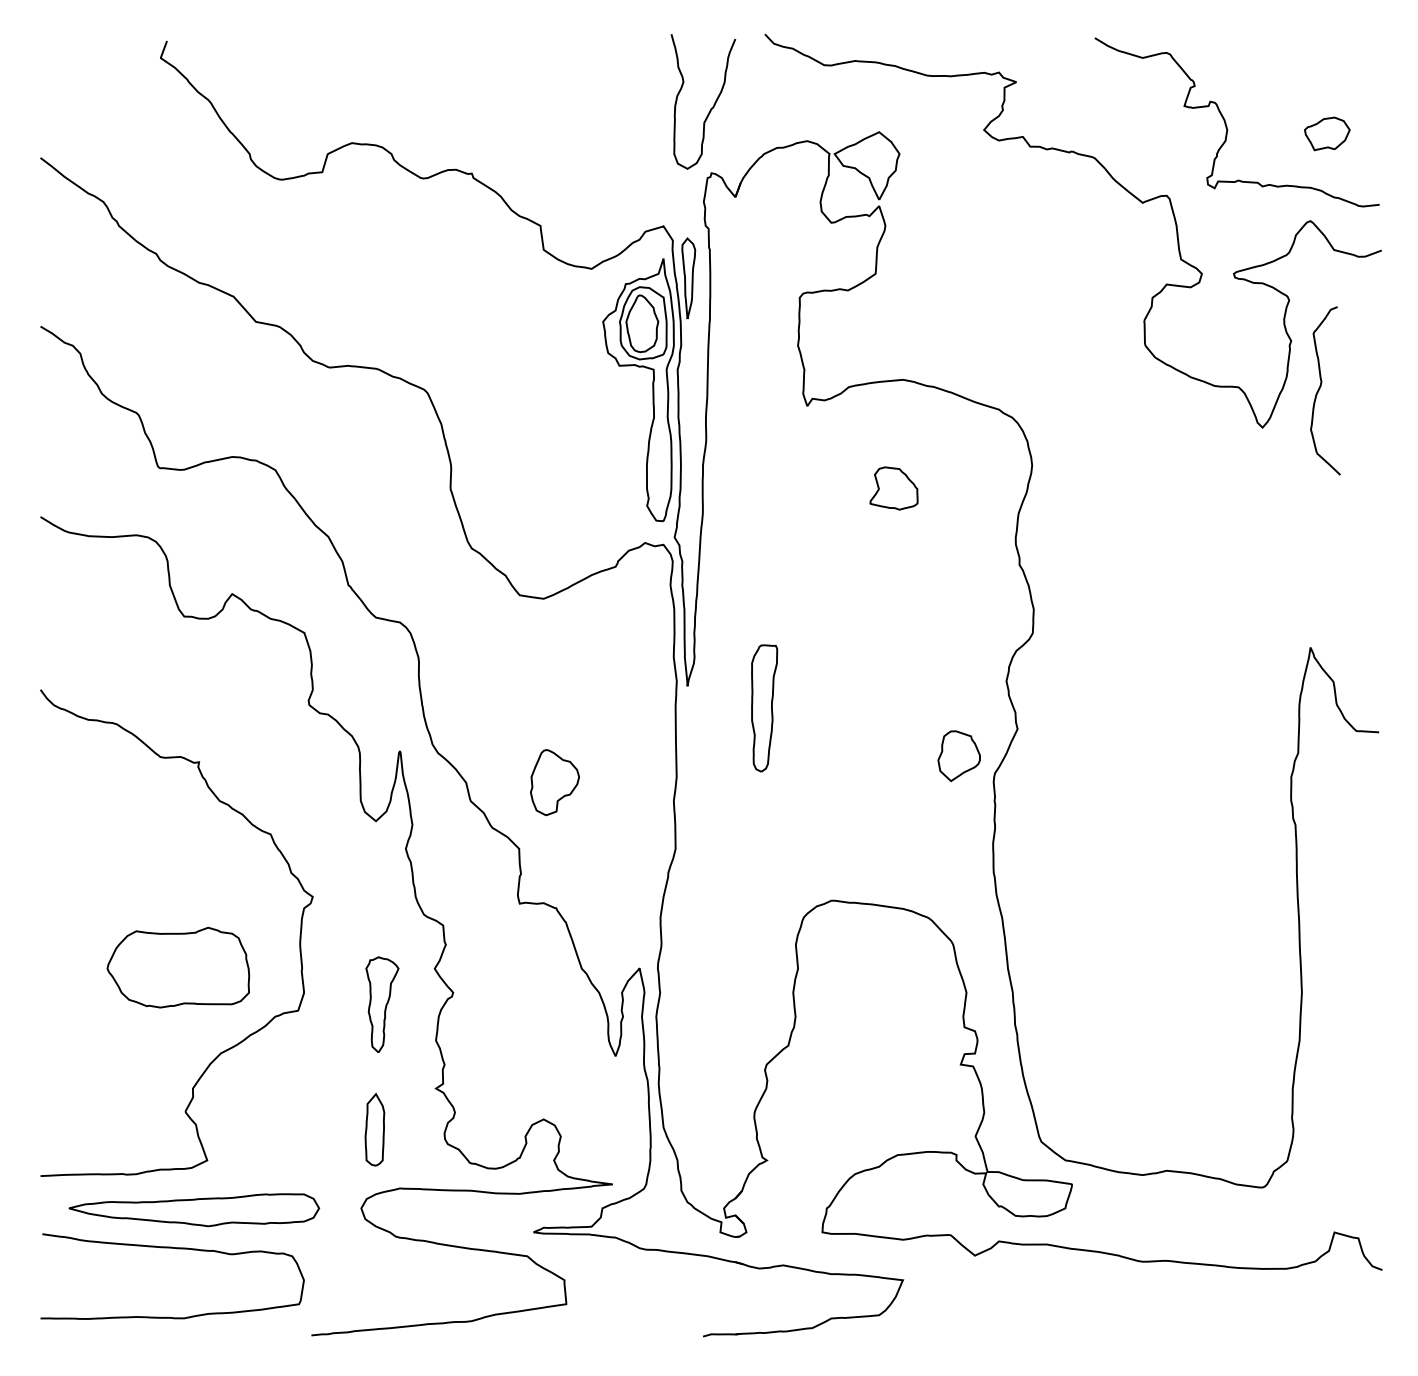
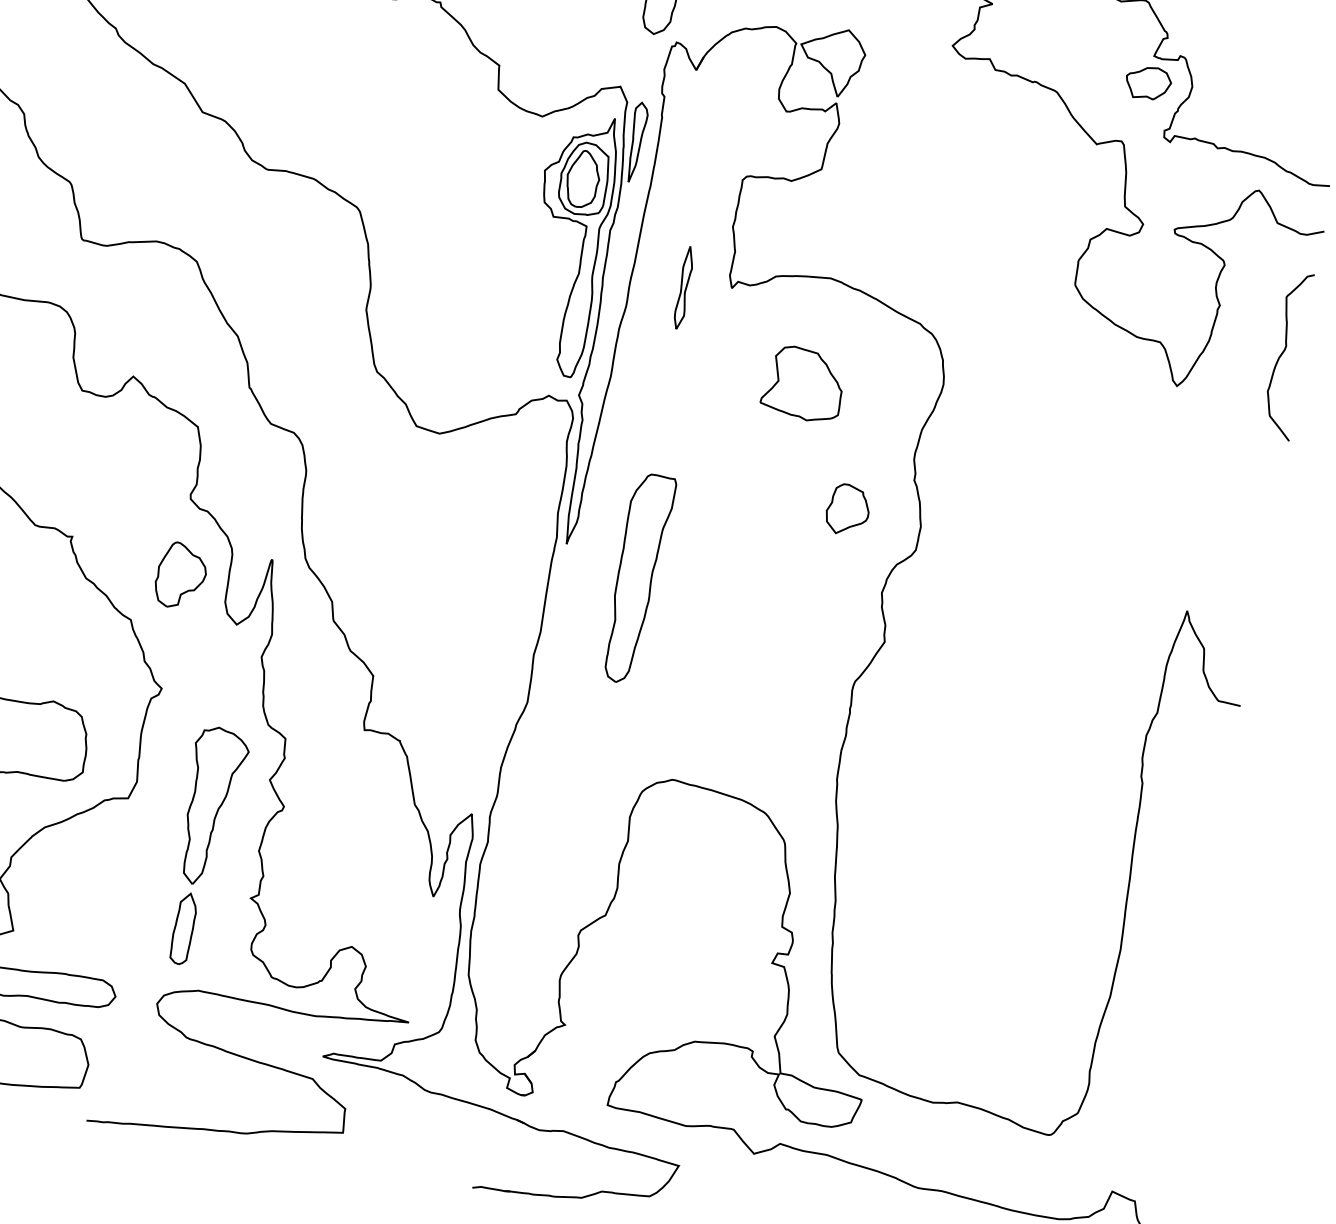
part: (1327, 133) -> (1148, 82), moved
curve: (1320, 388) -> (1284, 352), moved
part: (759, 413) -> (683, 287), added
part: (893, 488) -> (802, 383), size x1.67
part: (764, 708) -> (638, 579), size x1.67
part: (958, 755) -> (847, 509), moved
part: (554, 782) -> (180, 575), moved
part: (382, 1004) -> (212, 806), size x1.67

